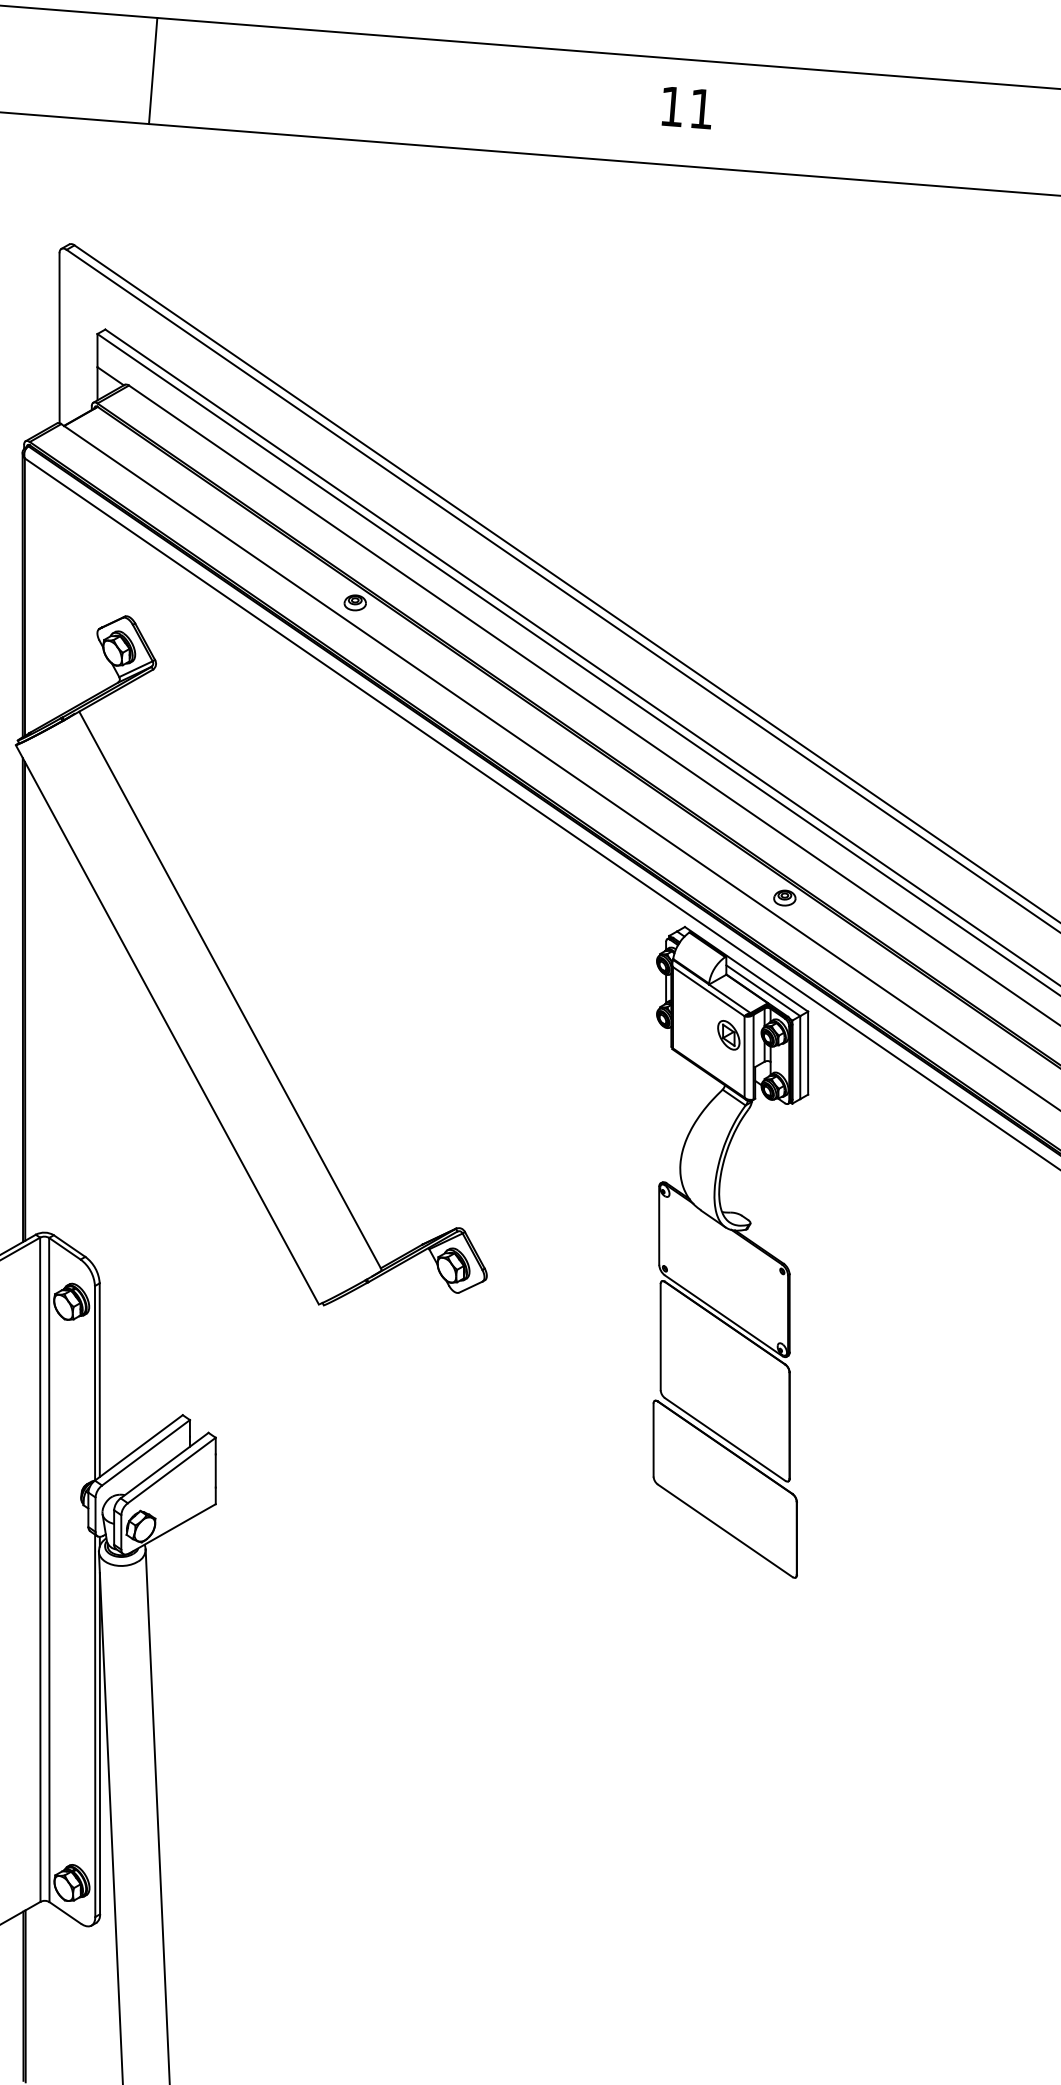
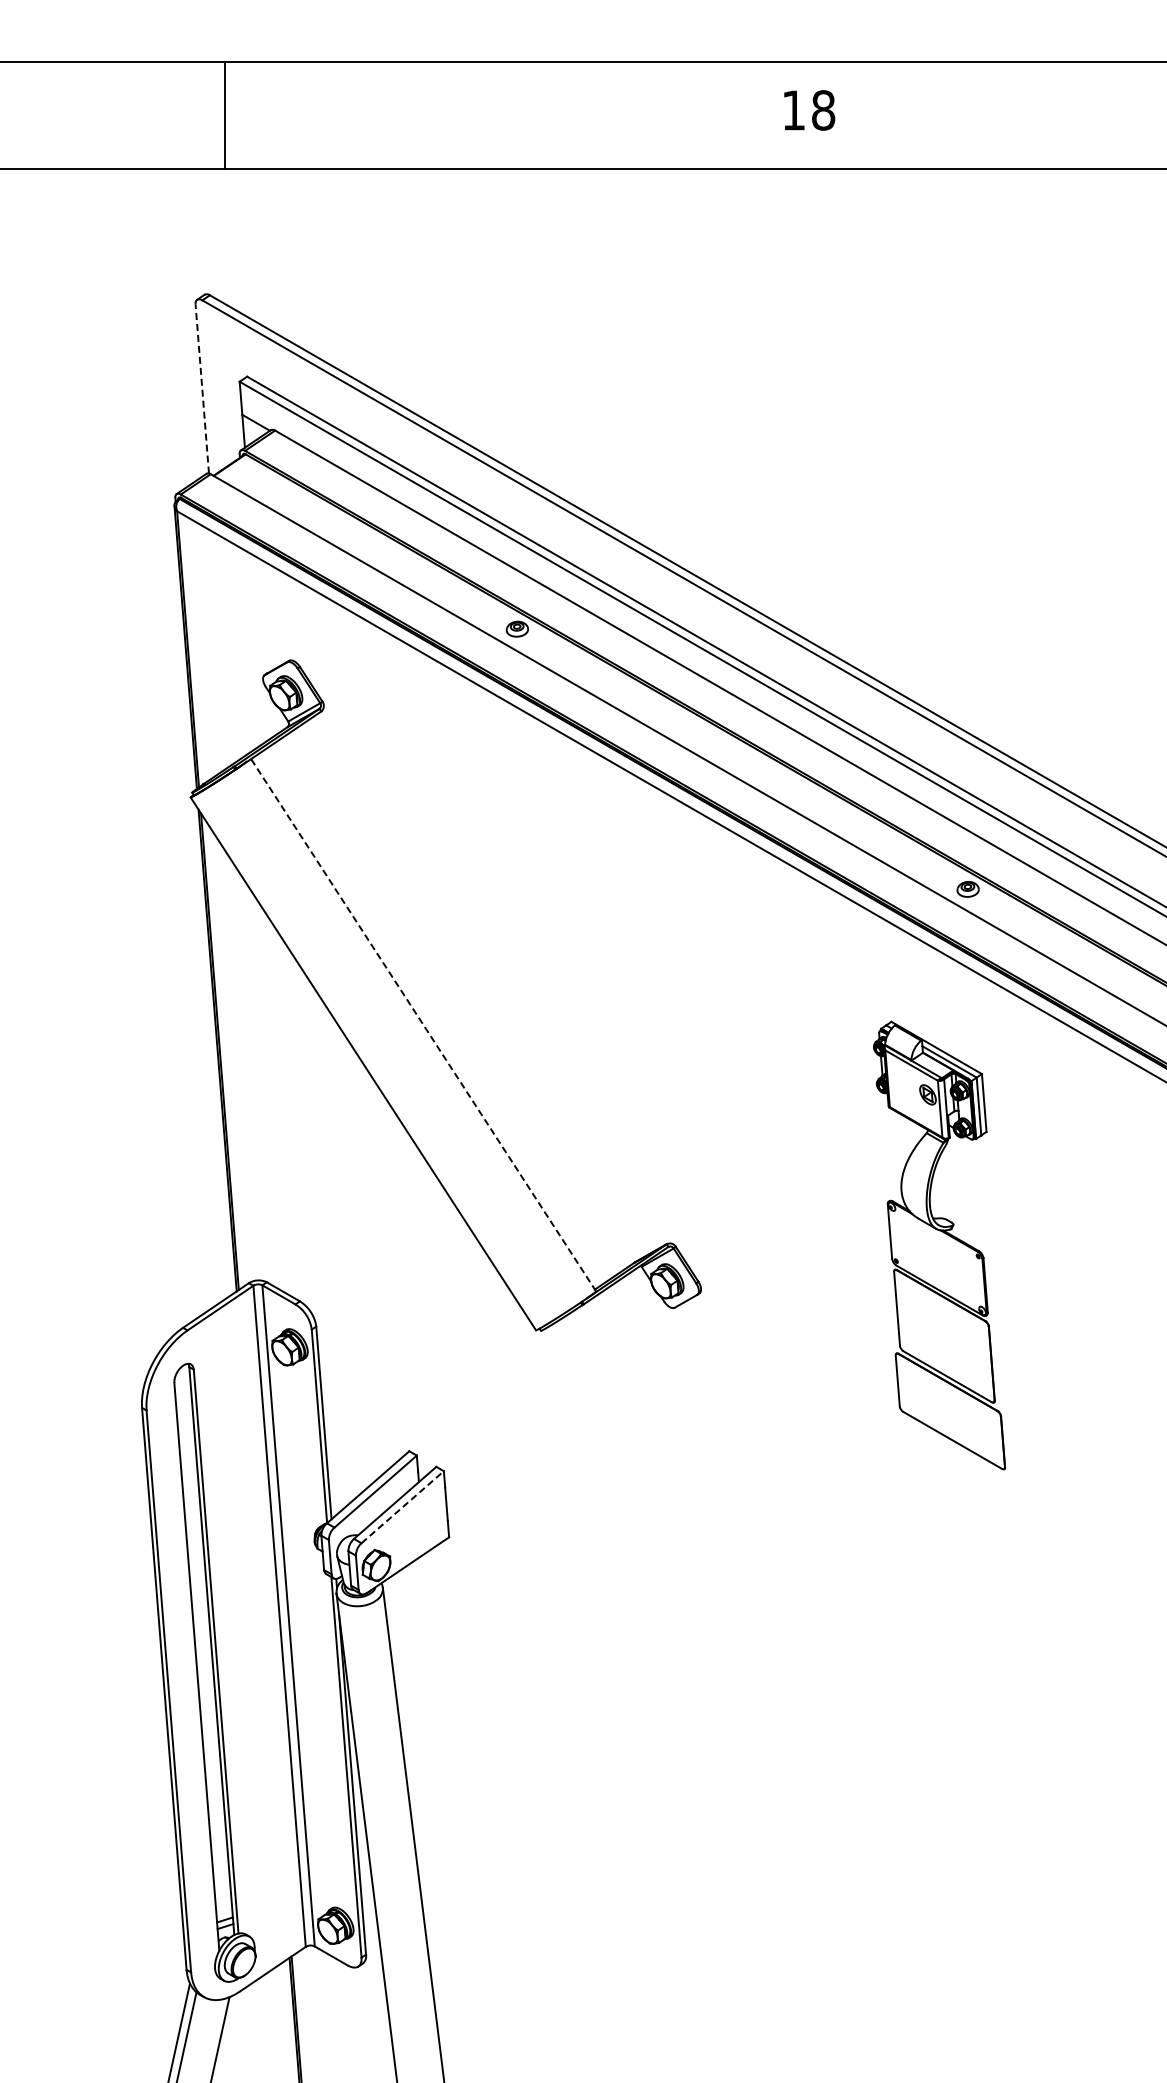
line: (153, 70) -> (224, 115), moved
text: (701, 109) -> (823, 110), 11 -> 18
line: (59, 337) -> (202, 388), solid -> dashed
line: (230, 990) -> (423, 1024), solid -> dashed
part: (728, 1251) -> (939, 1245), size x0.7
line: (171, 1470) -> (402, 1507), solid -> dashed

